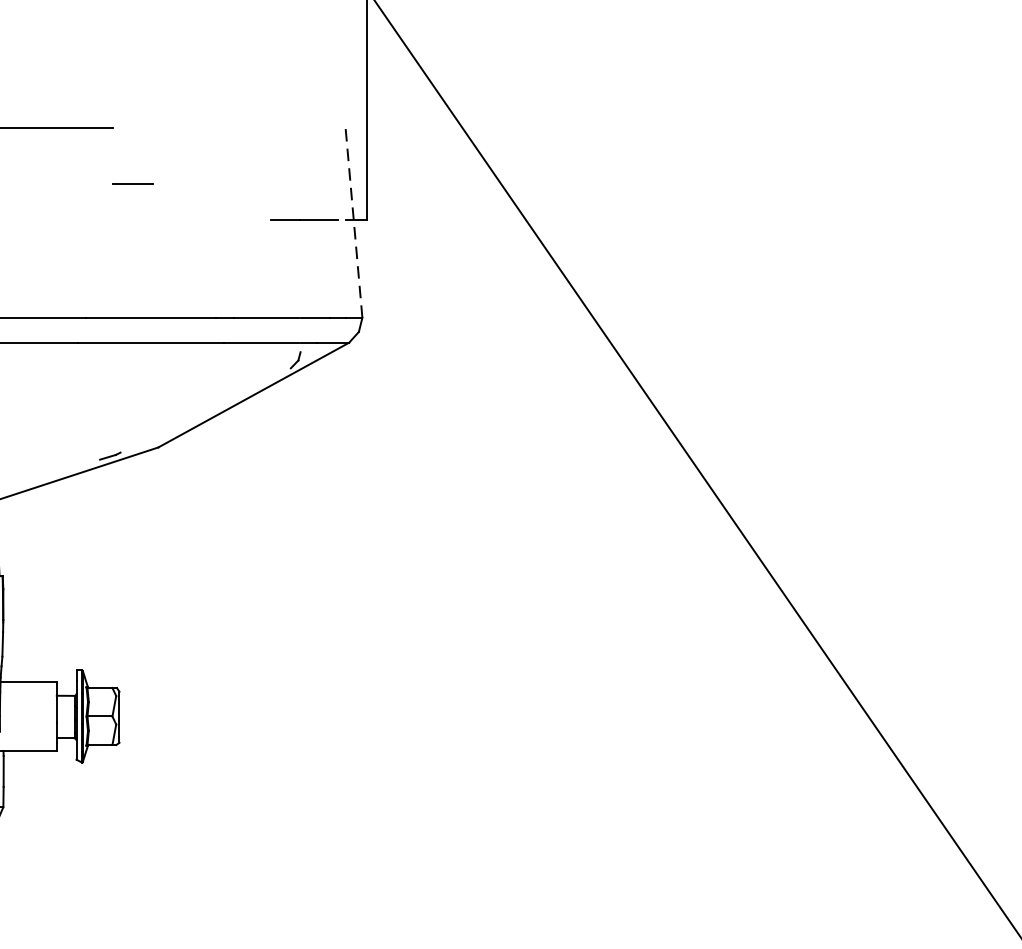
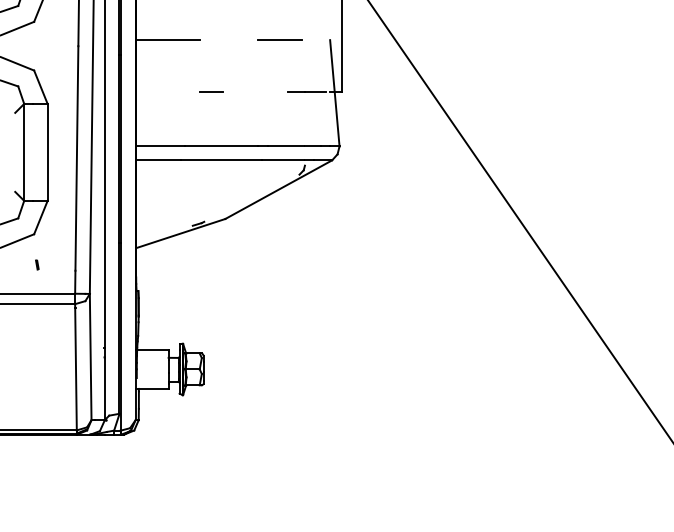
line: (255, 128) -> (279, 40), added
line: (133, 183) -> (211, 91), moved
line: (353, 221) -> (334, 92), dashed -> solid

